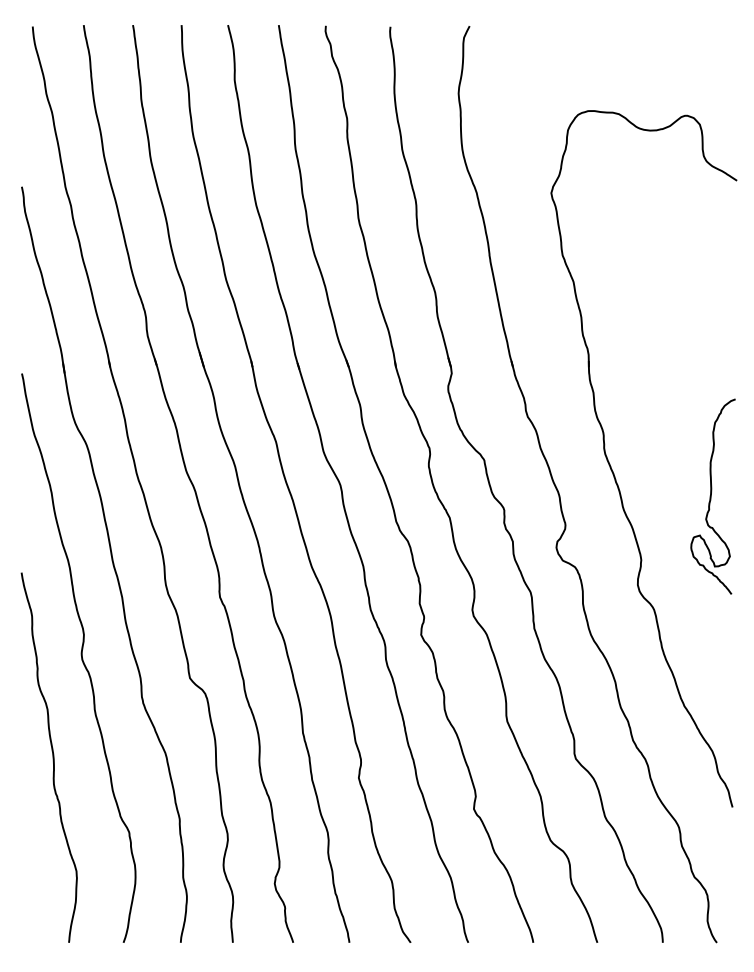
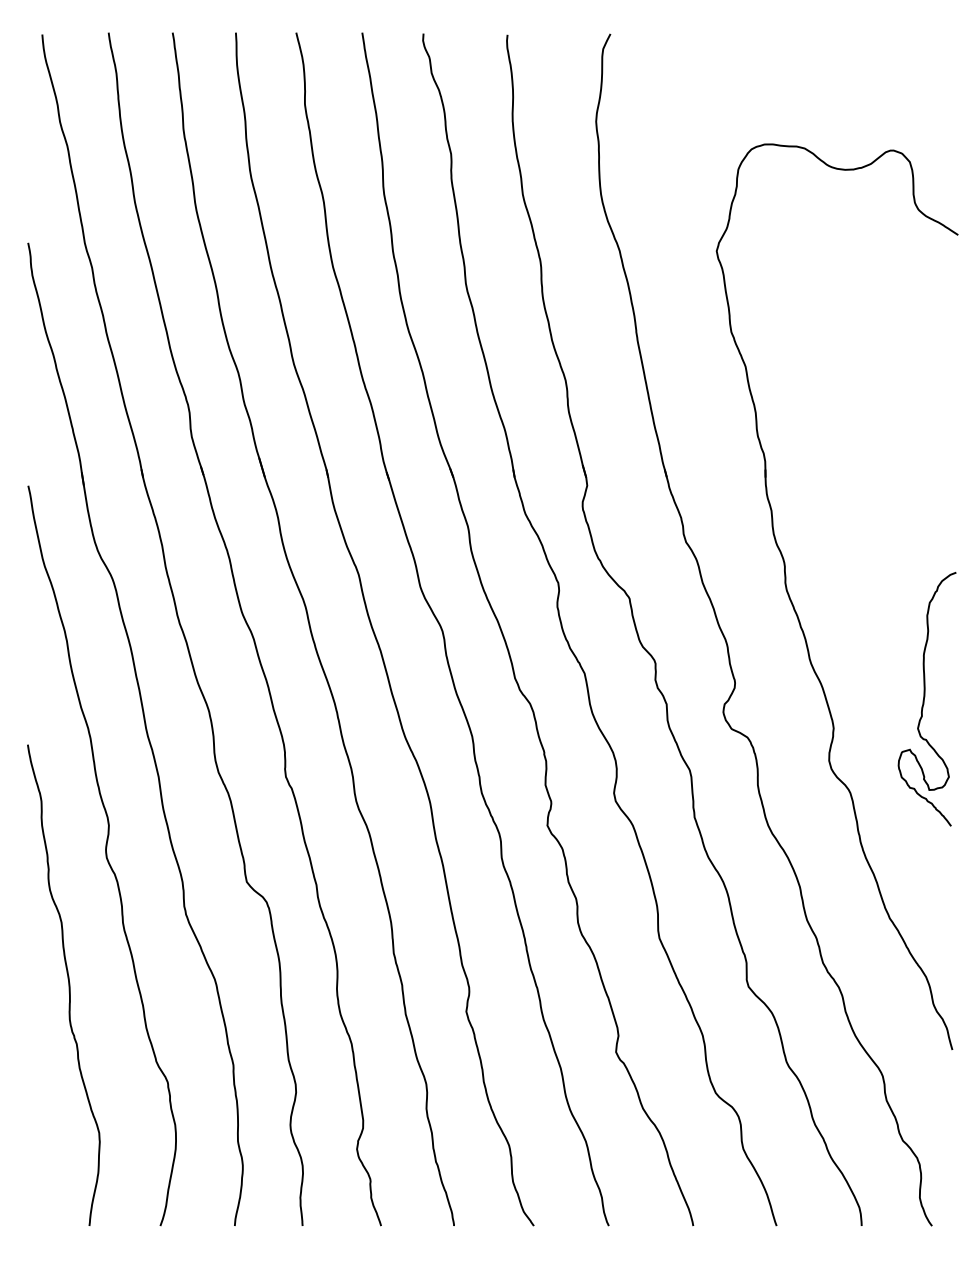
curve: (711, 496) -> (924, 698), moved

